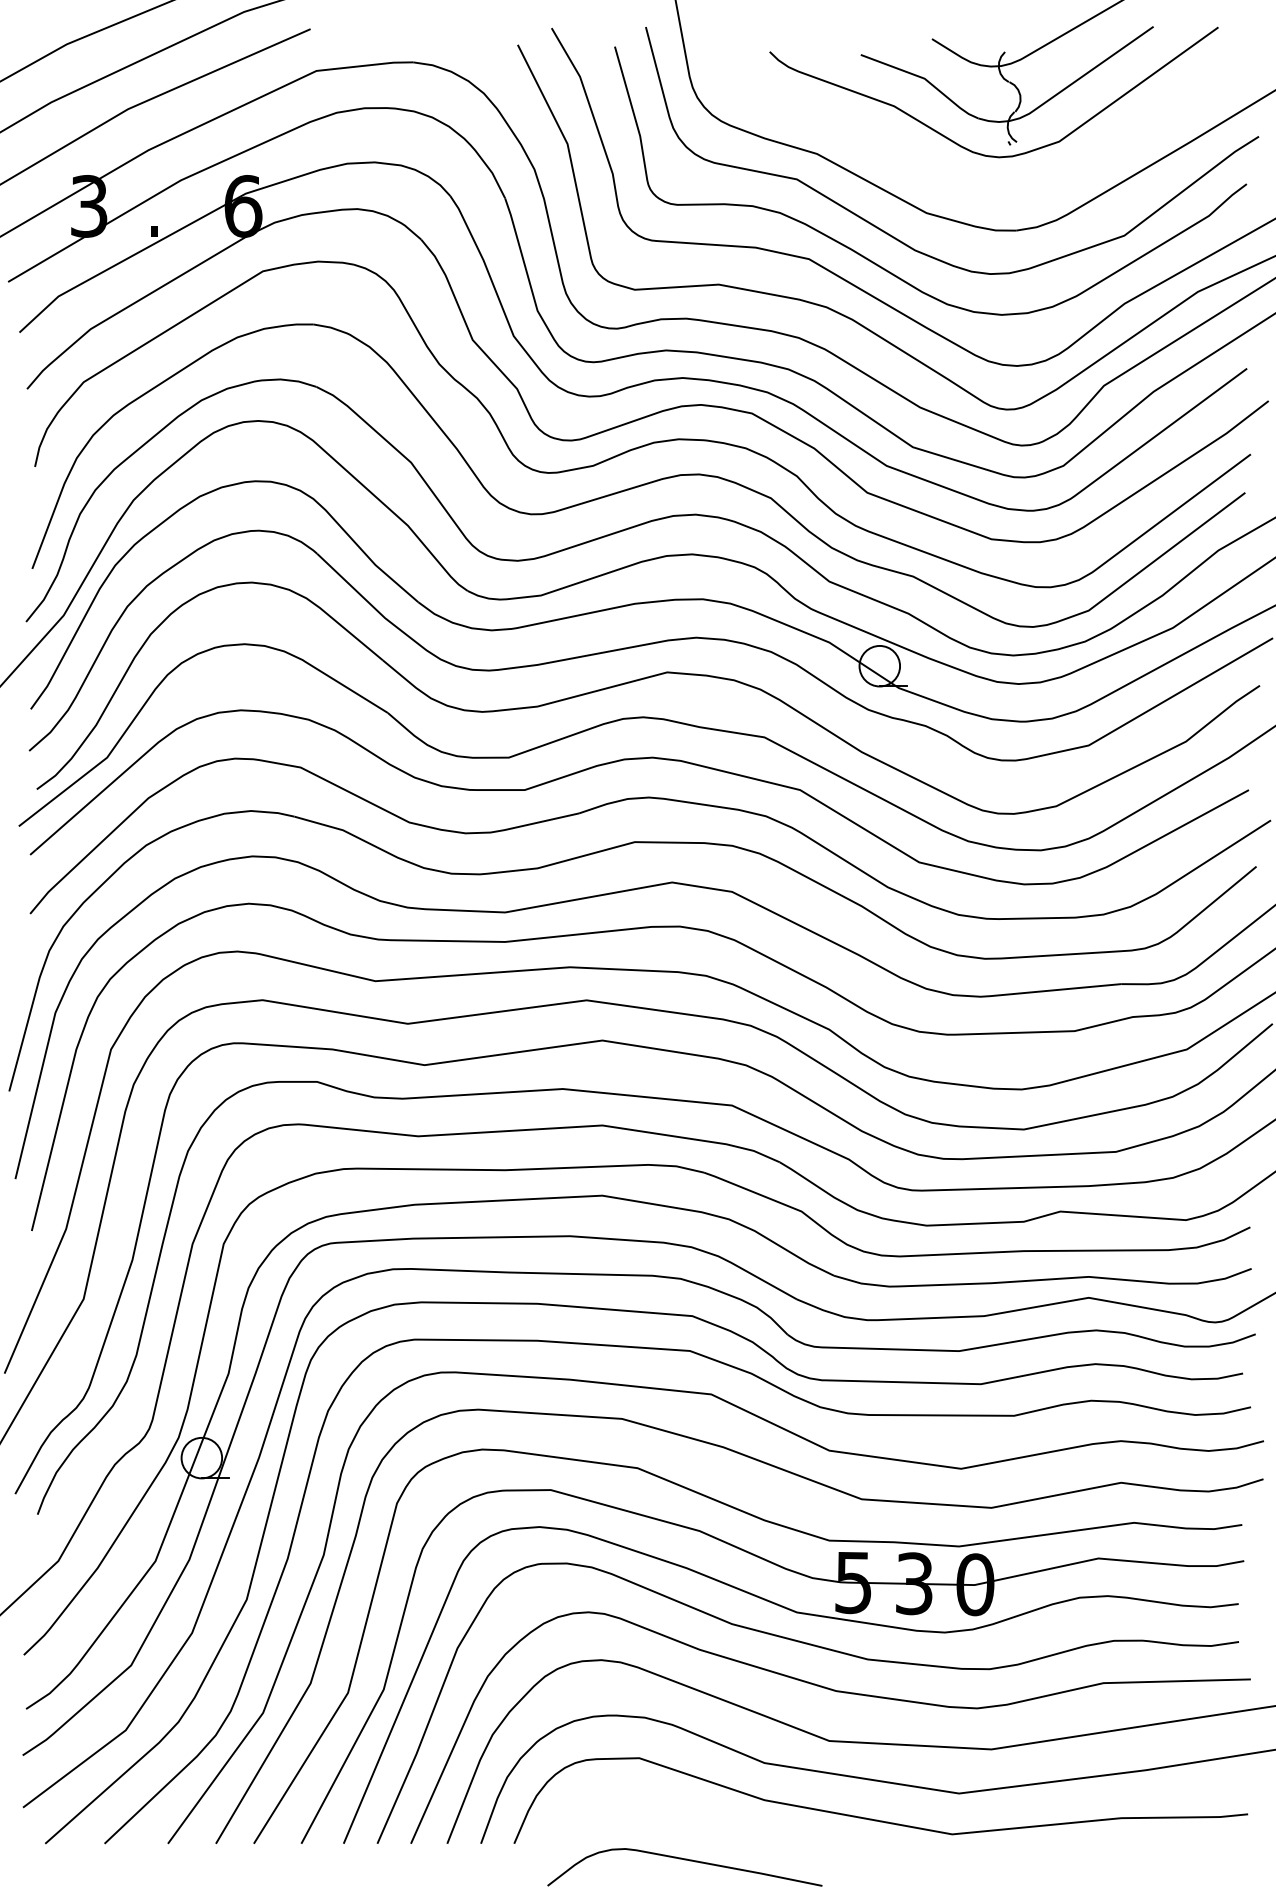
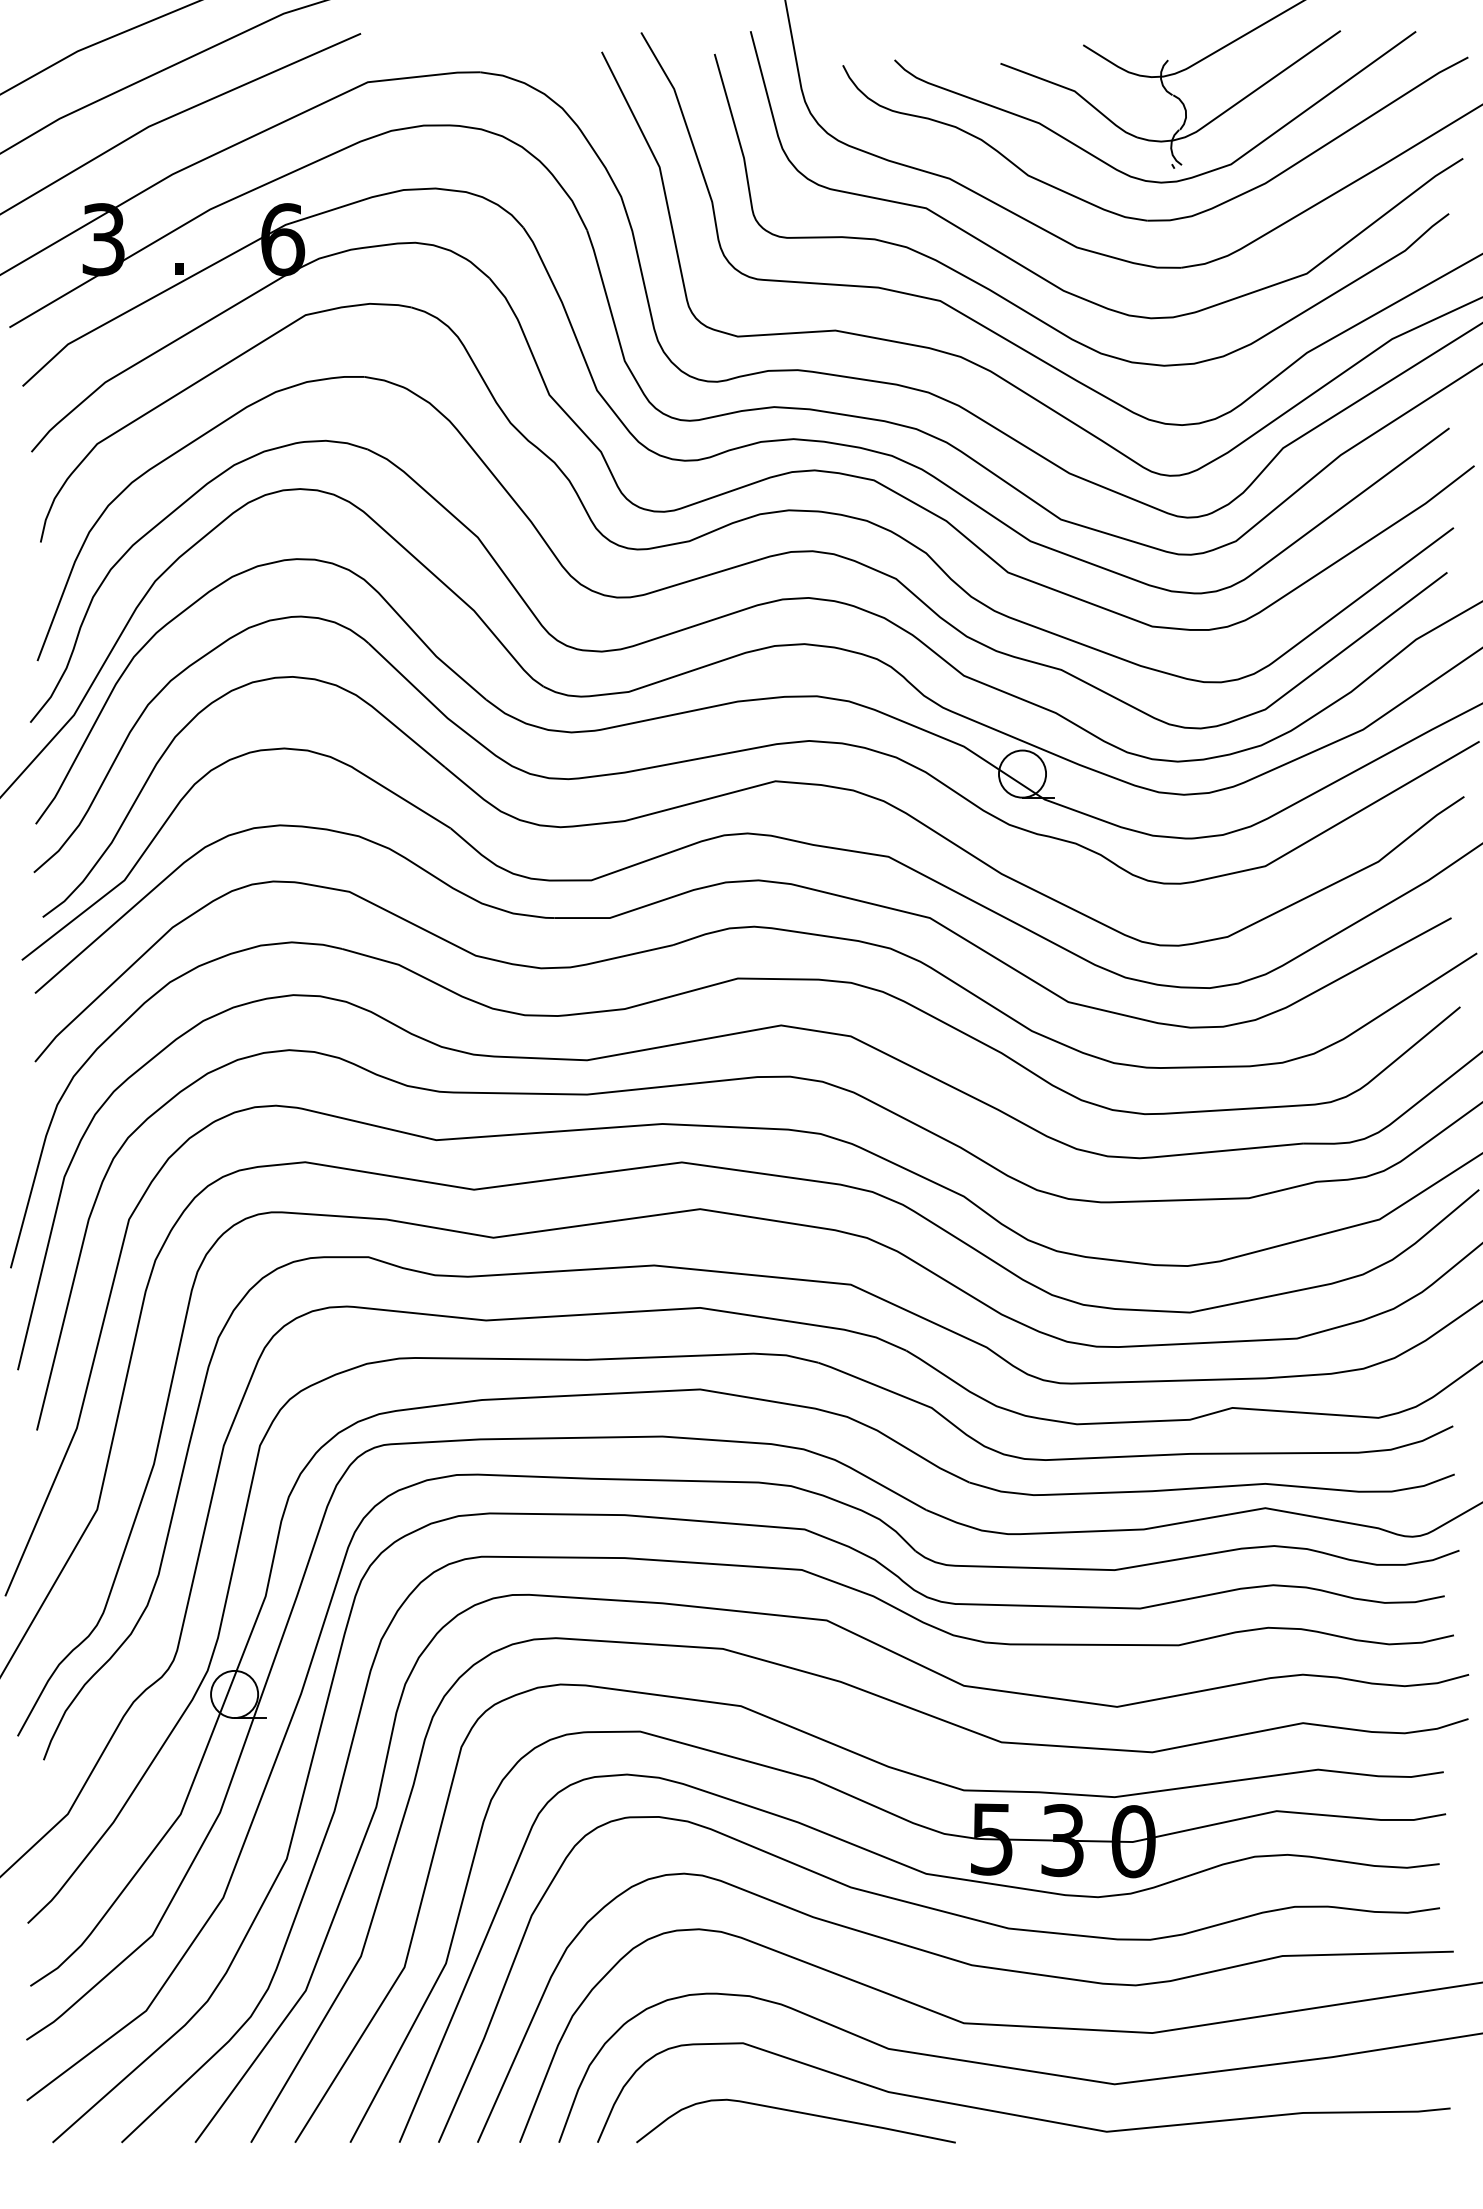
part: (994, 189) -> (1155, 219), added
curve: (687, 1860) -> (798, 2113), moved

